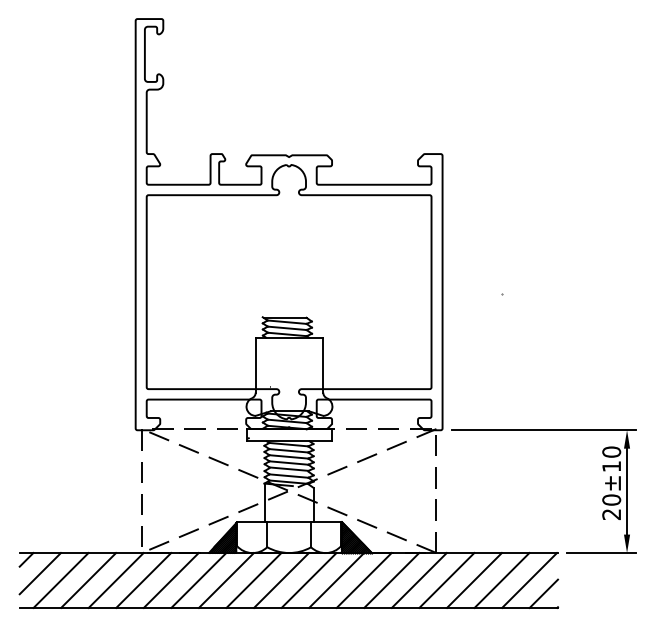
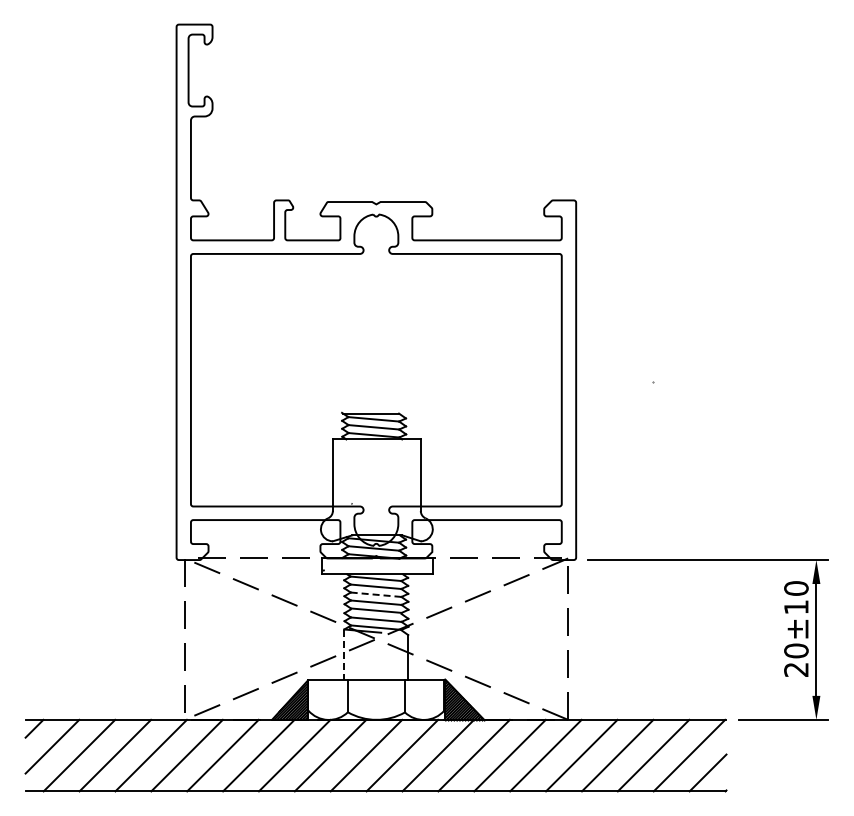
line: (288, 456) -> (375, 594), solid -> dashed
line: (264, 503) -> (344, 655), solid -> dashed

